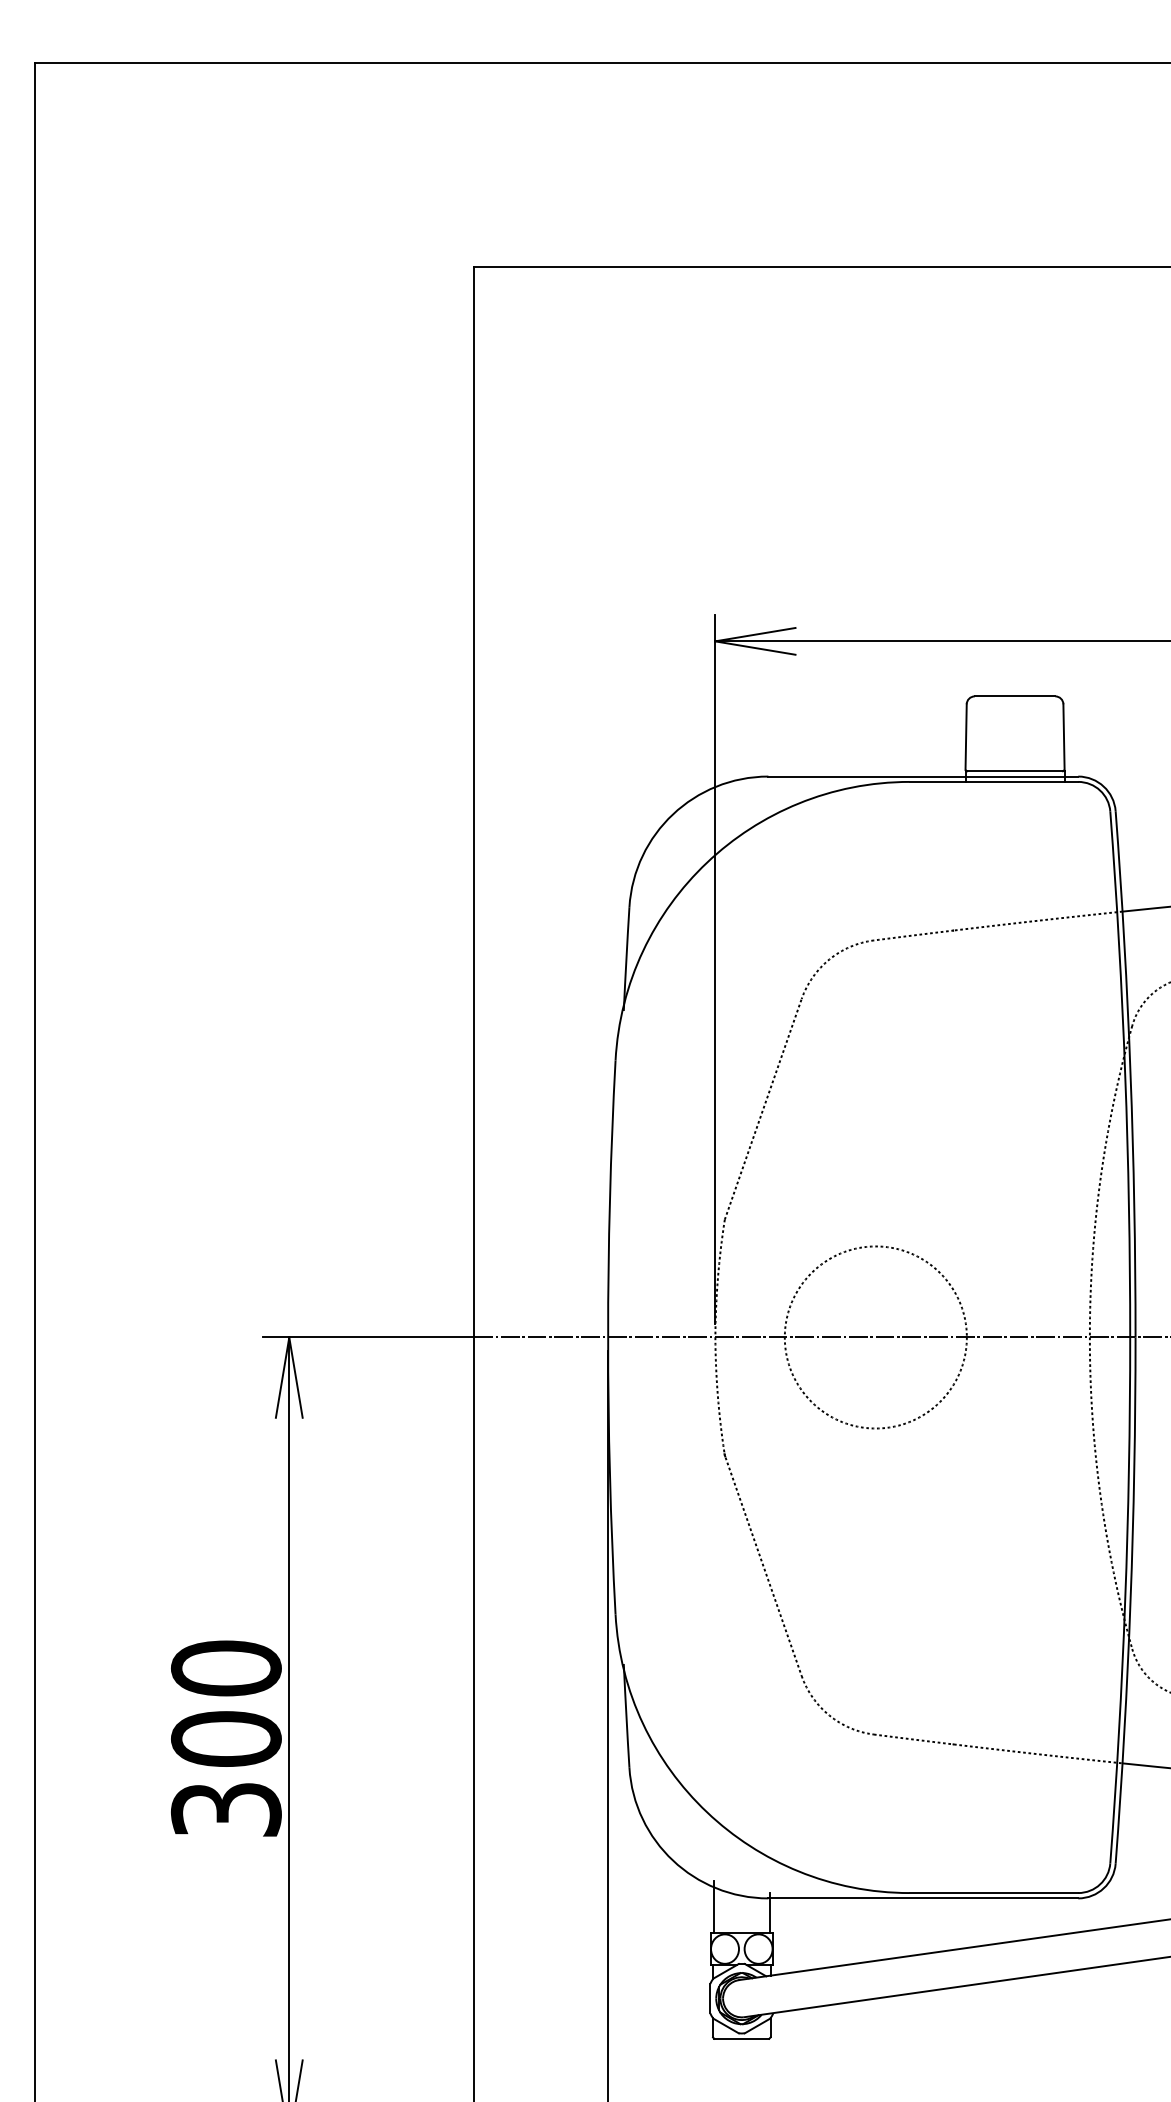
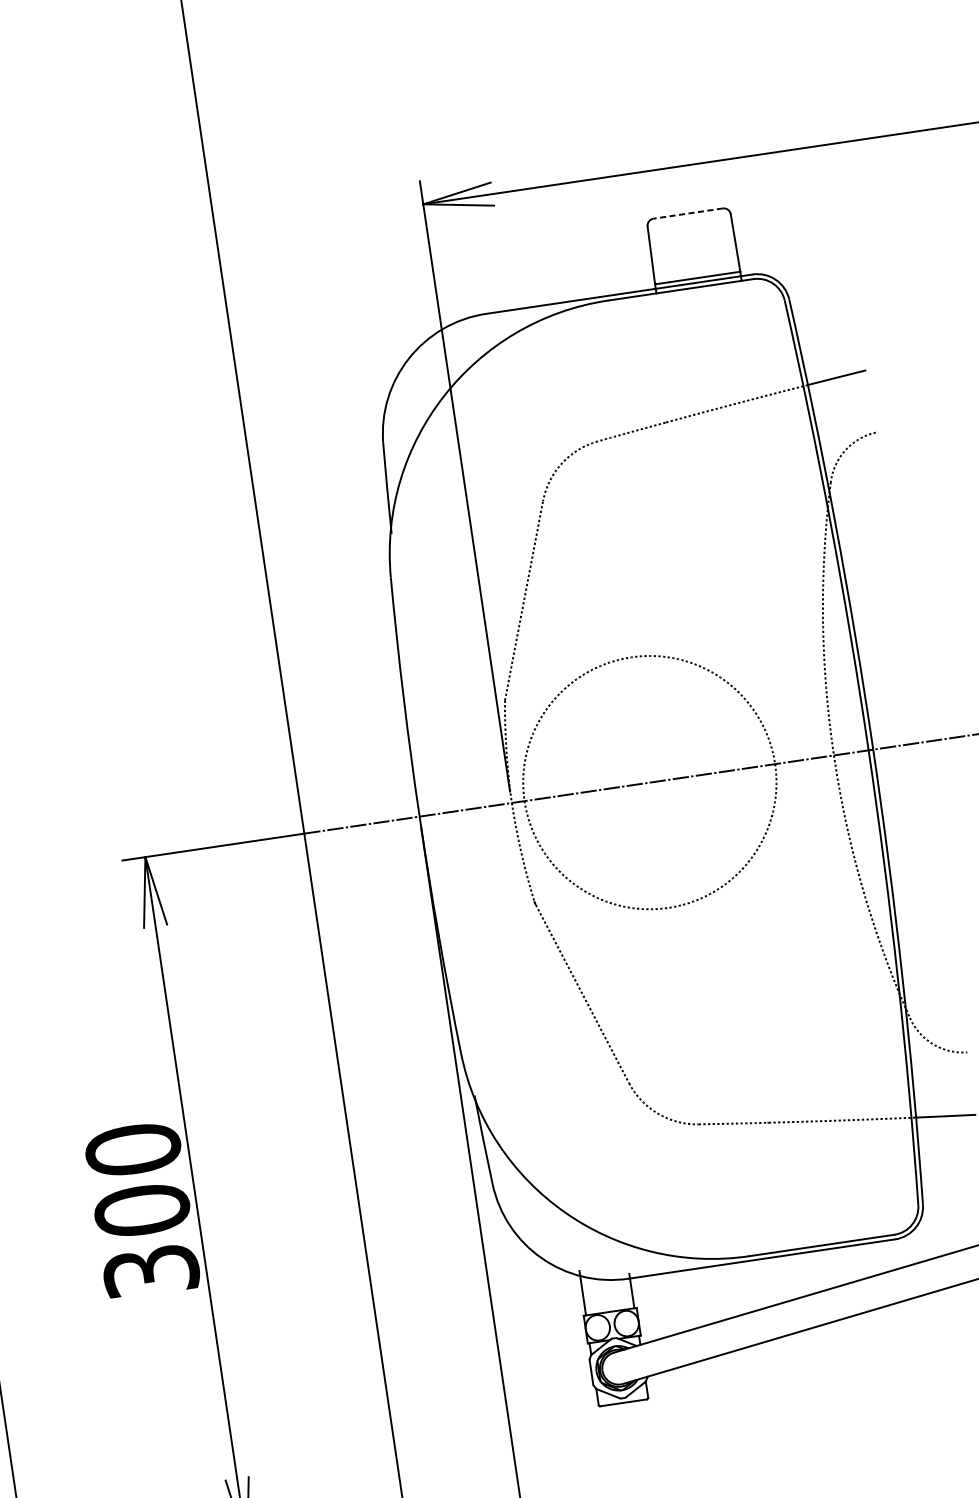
line: (1014, 696) -> (687, 213), solid -> dashed
circle: (875, 1337) -> (649, 782), size x1.6

